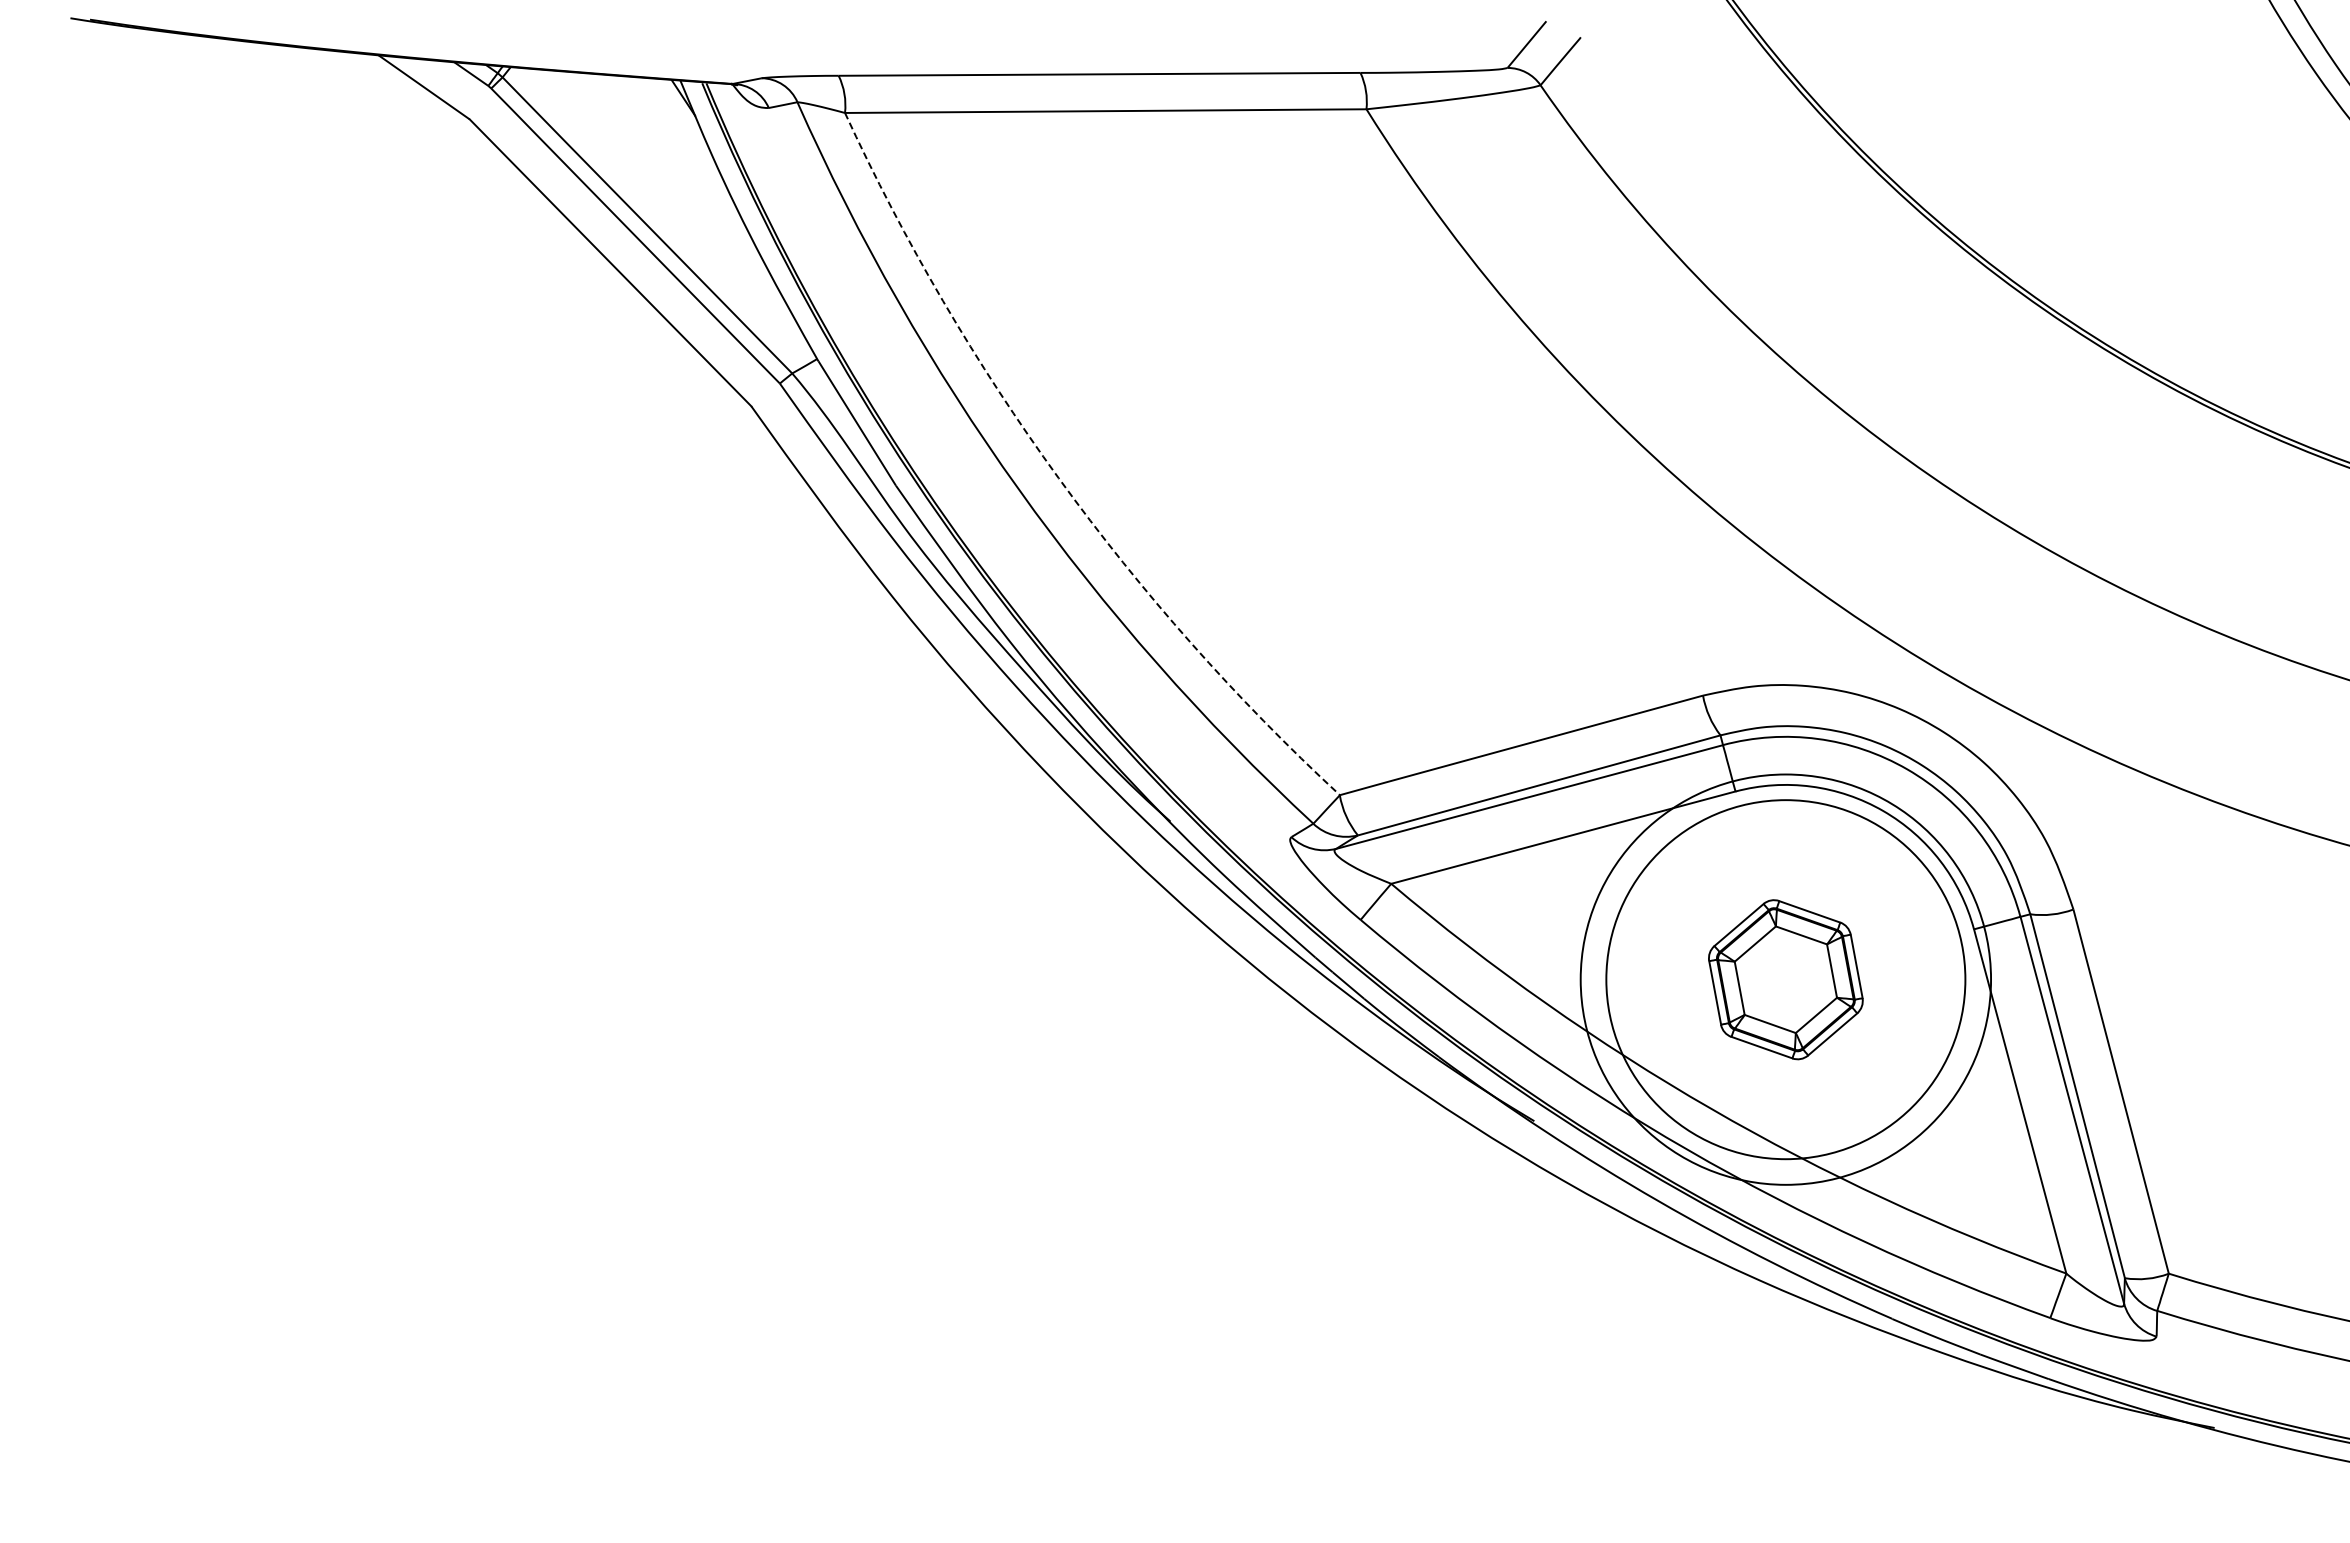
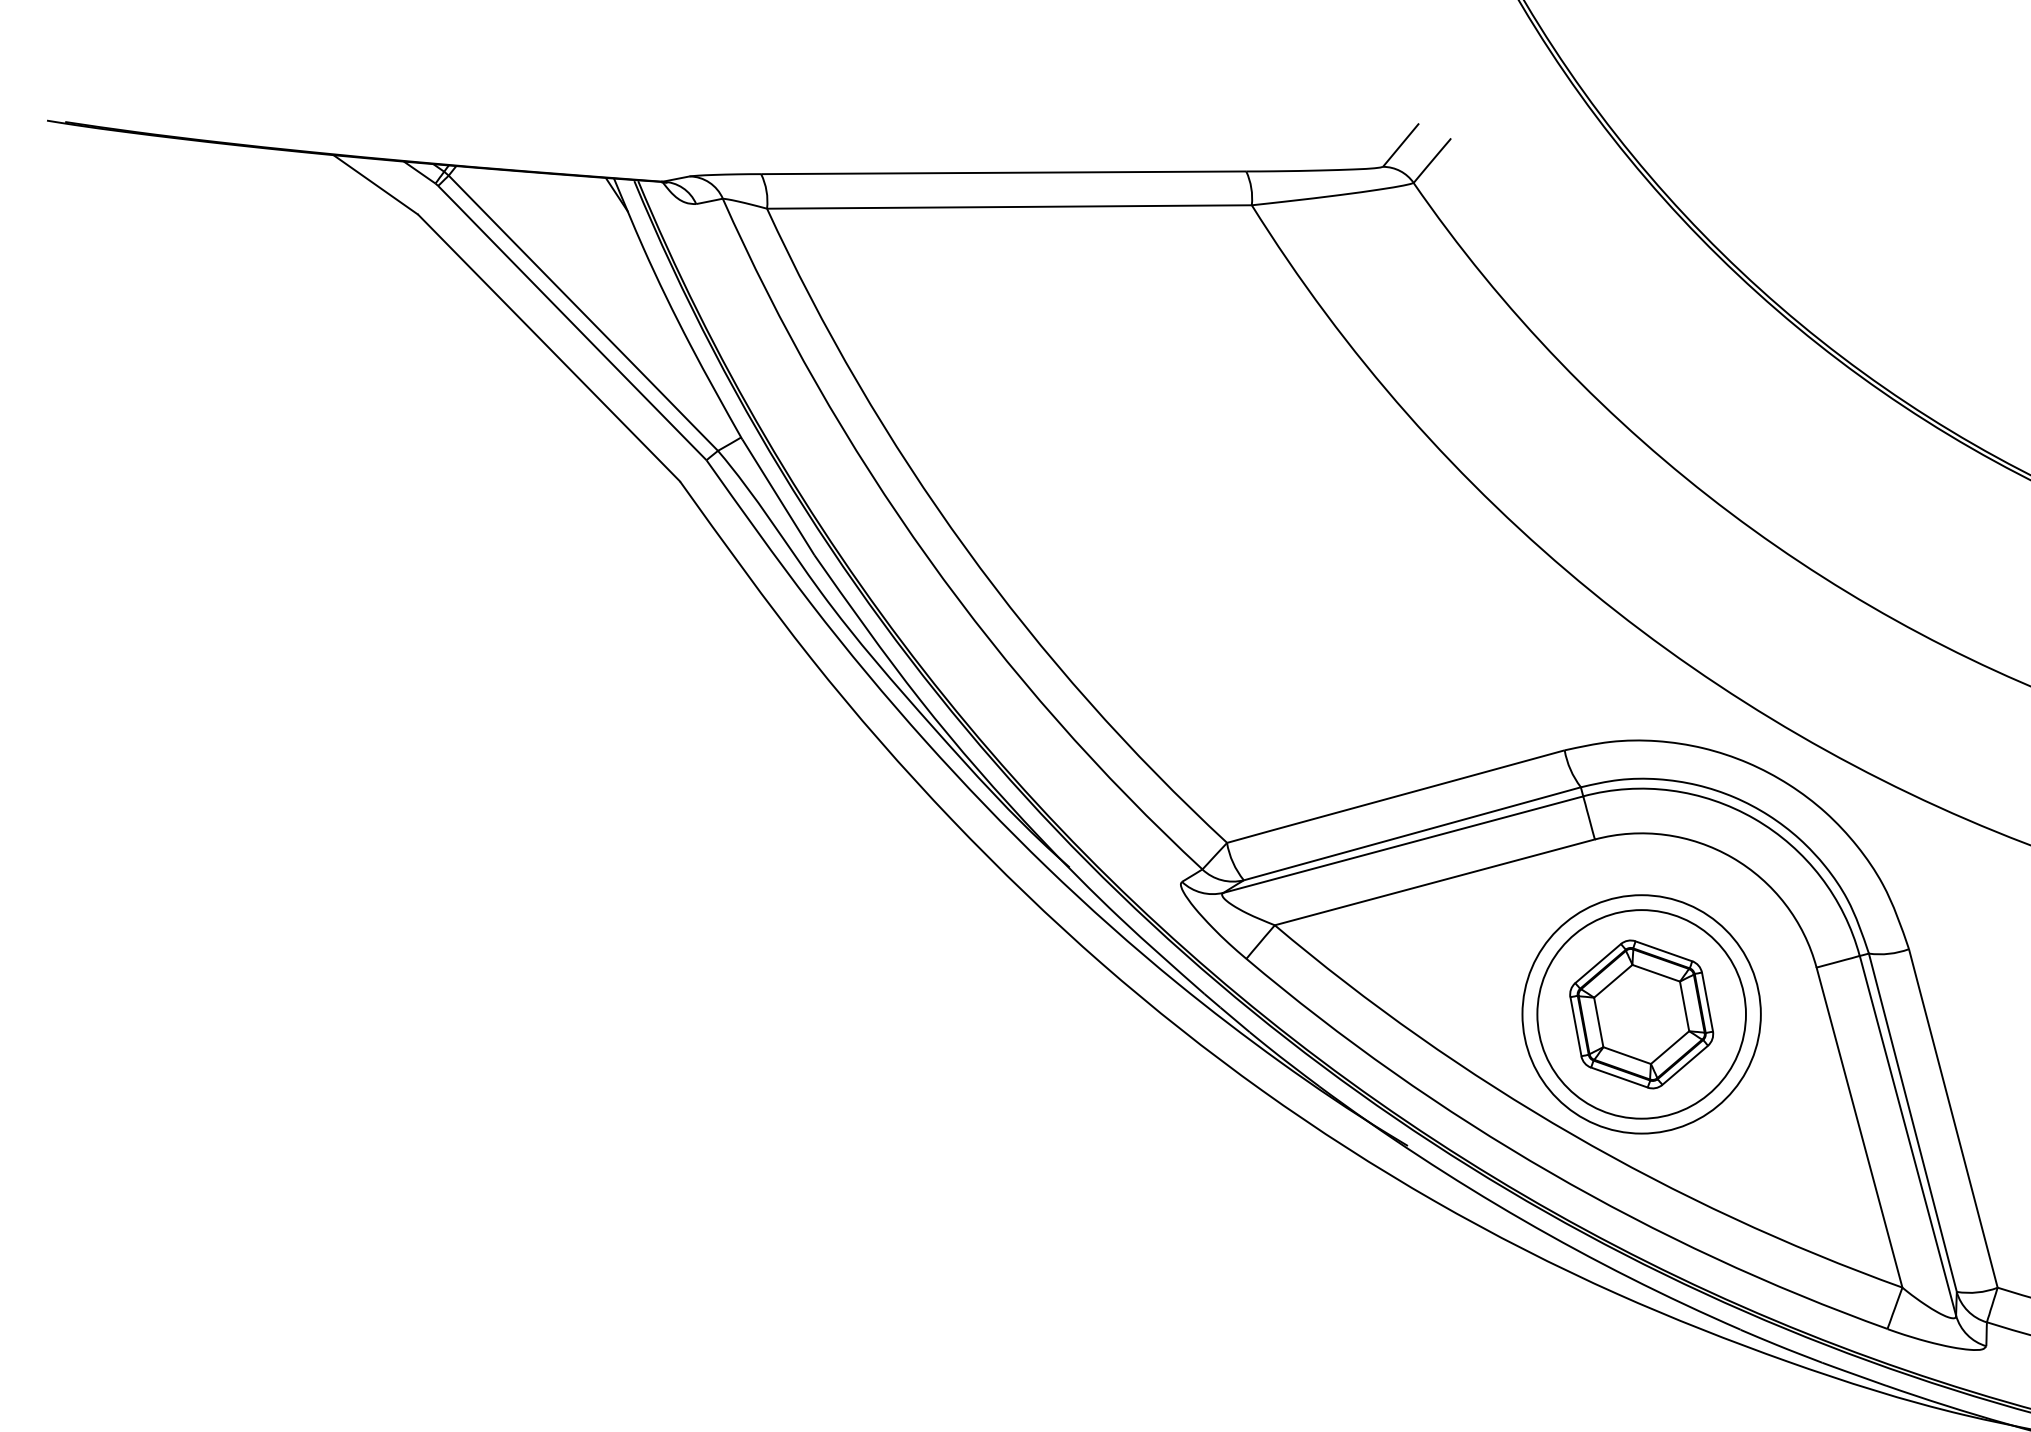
arc: (1058, 478) -> (965, 548), dashed -> solid
circle: (1785, 979) -> (1641, 1014), size x0.62
circle: (1785, 979) -> (1641, 1014), size x0.62

